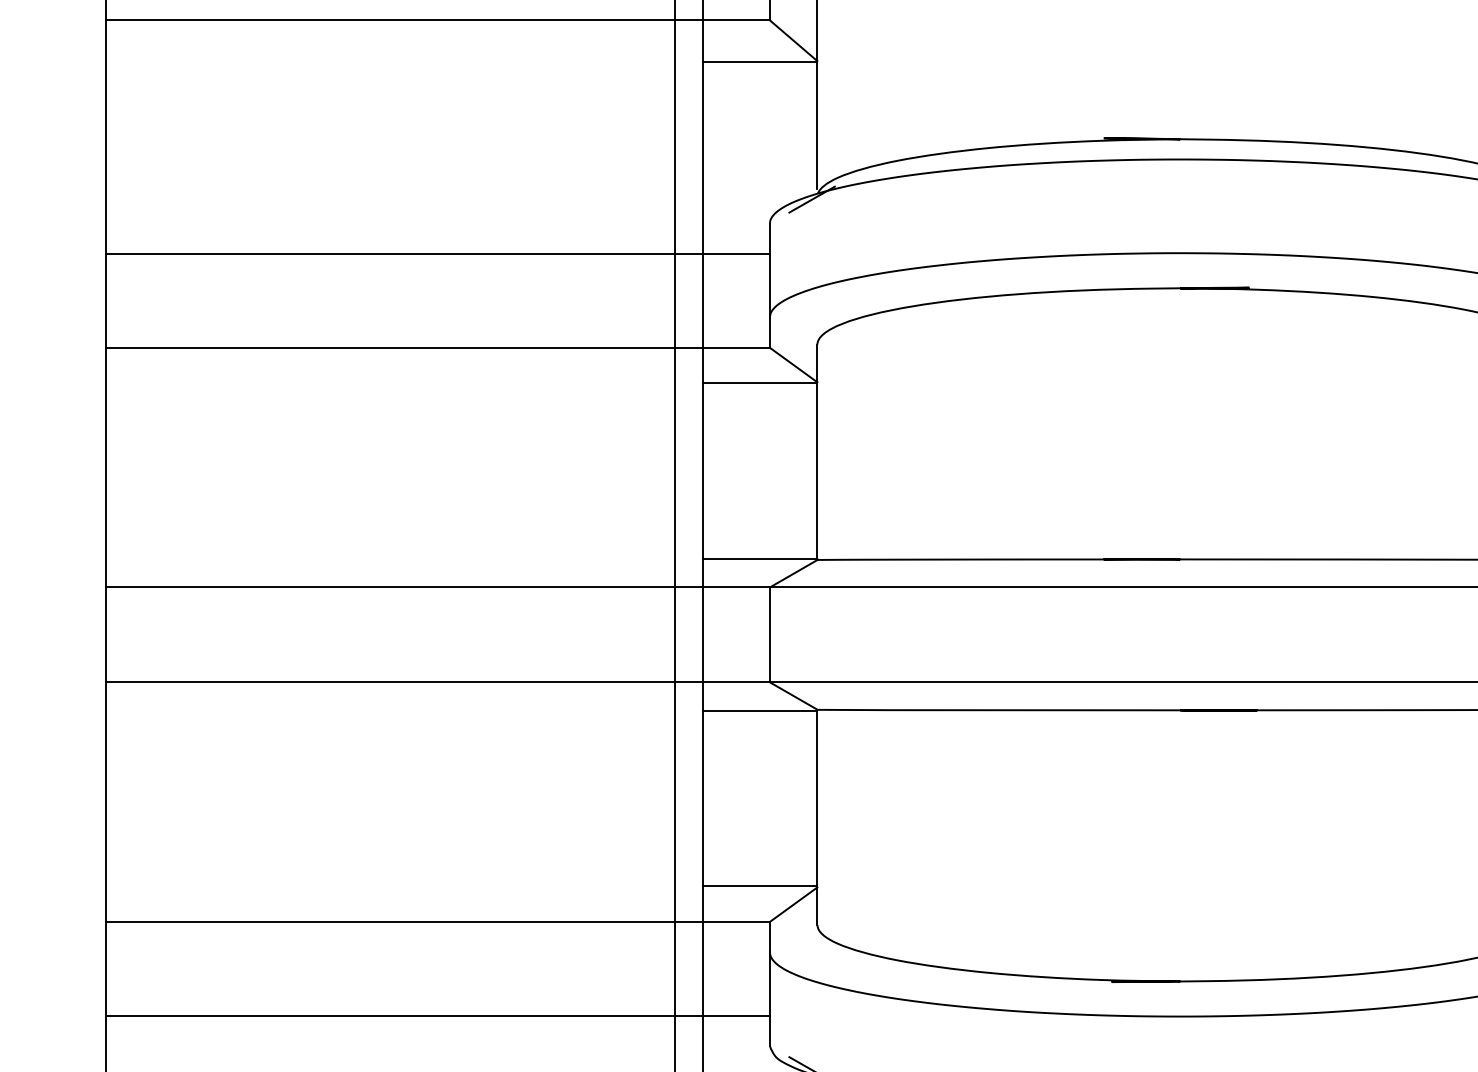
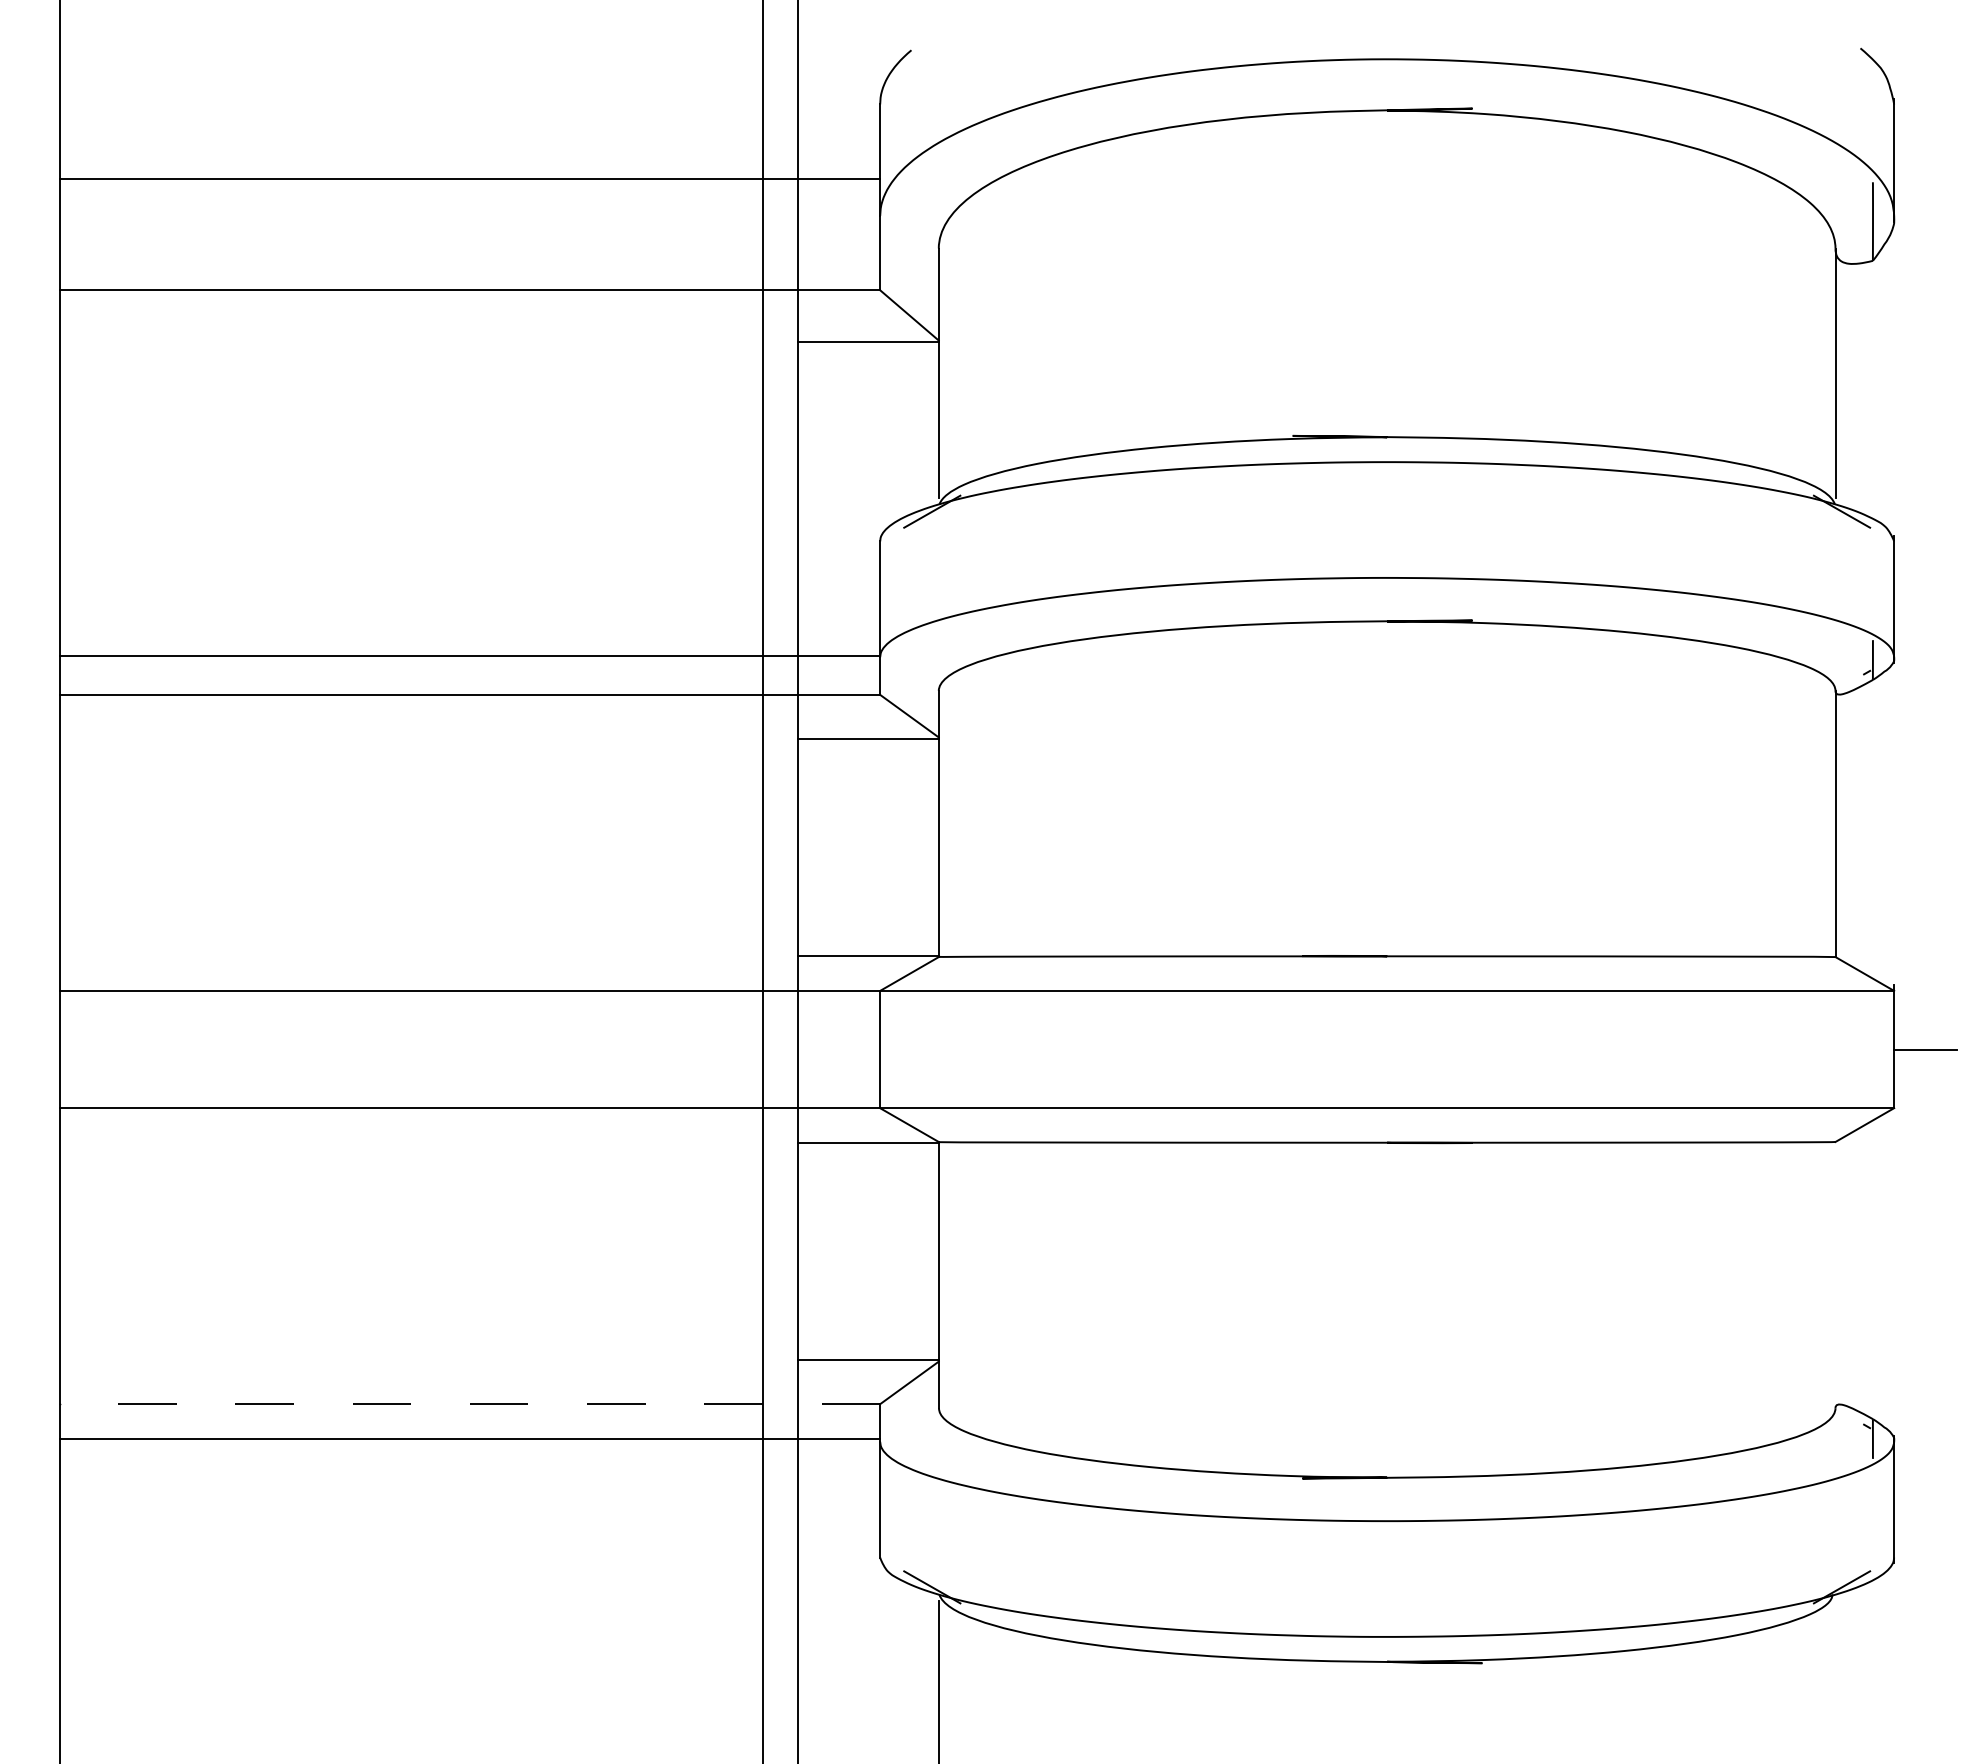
line: (437, 254) -> (469, 656), moved
line: (437, 922) -> (469, 1404), solid -> dashed
line: (437, 1016) -> (469, 1439), moved

